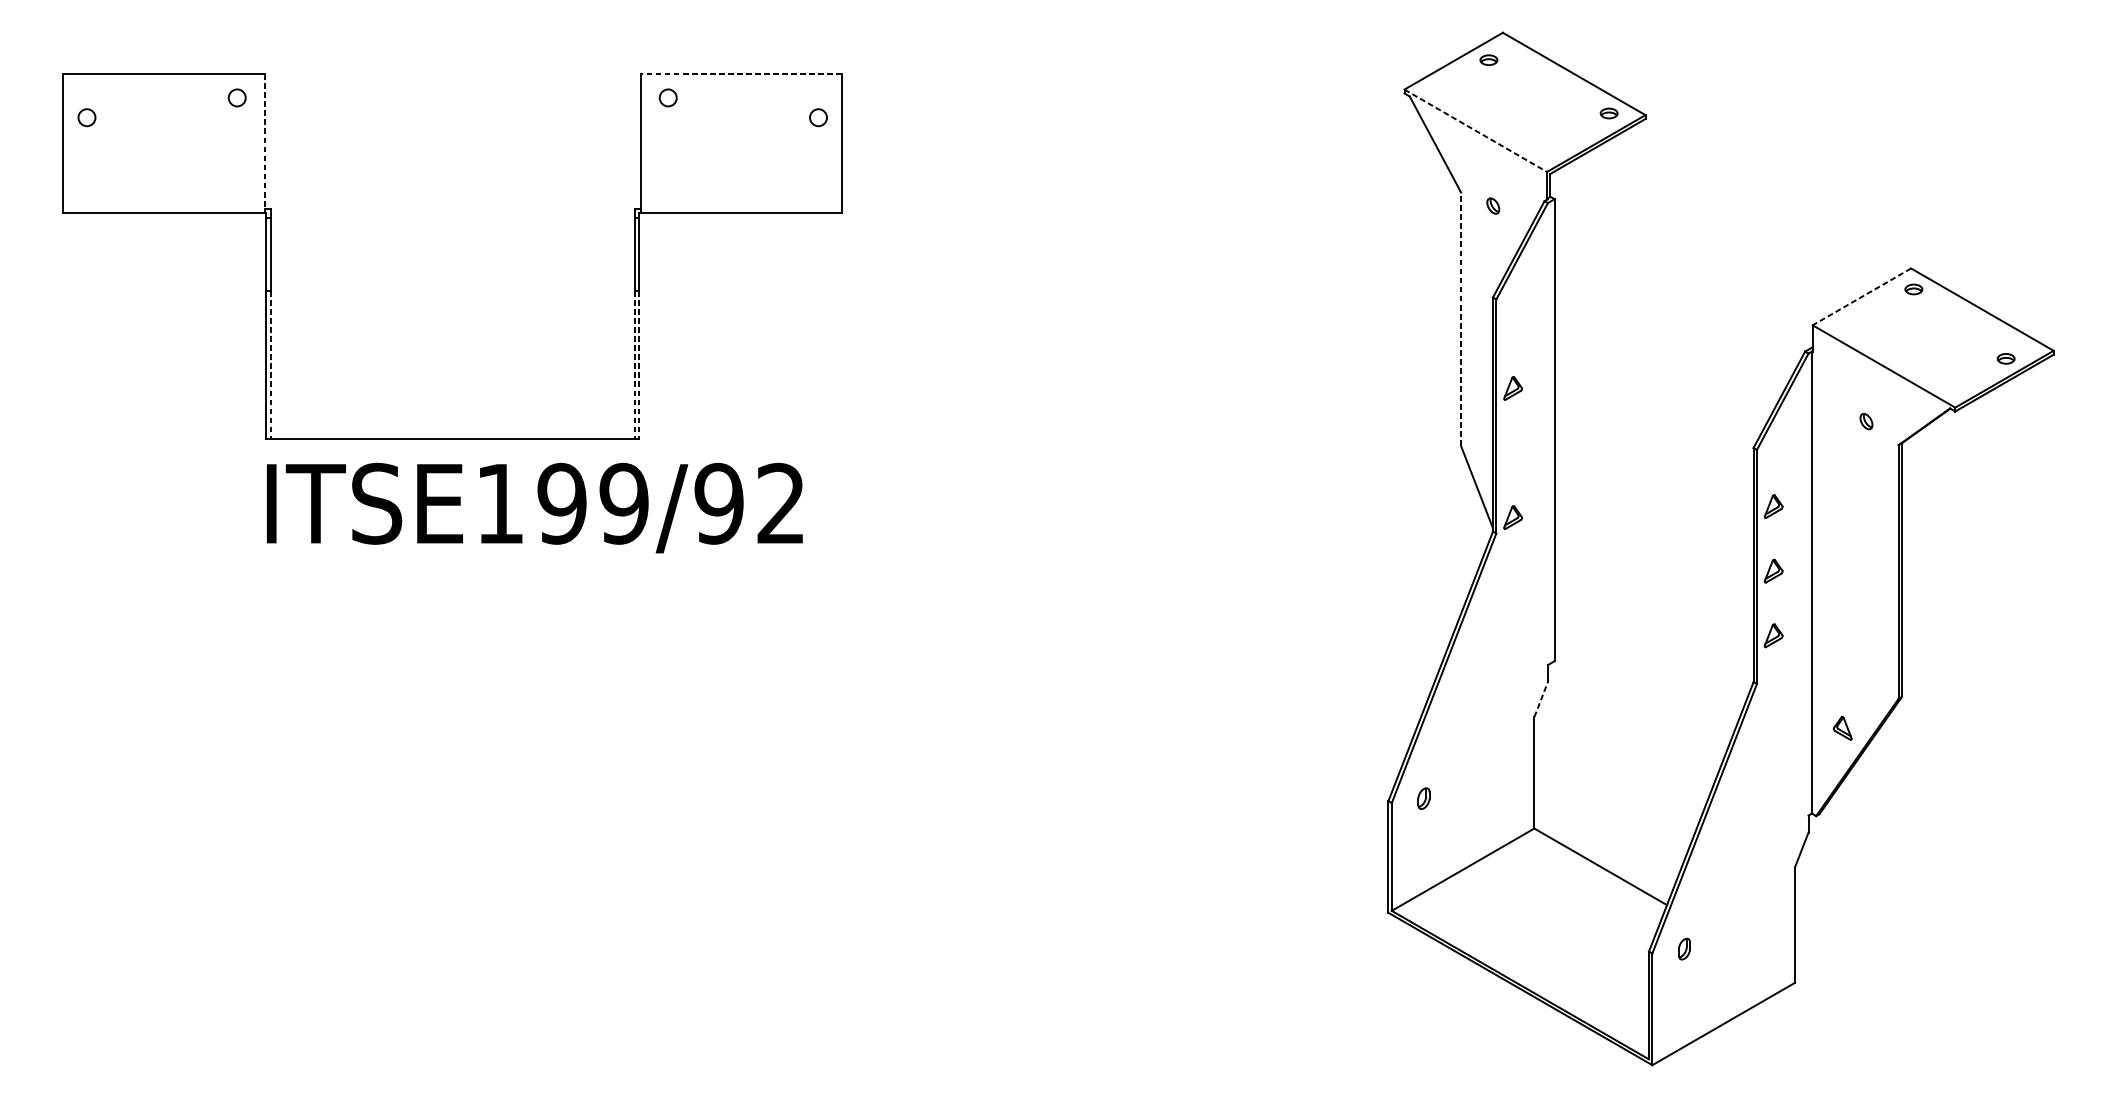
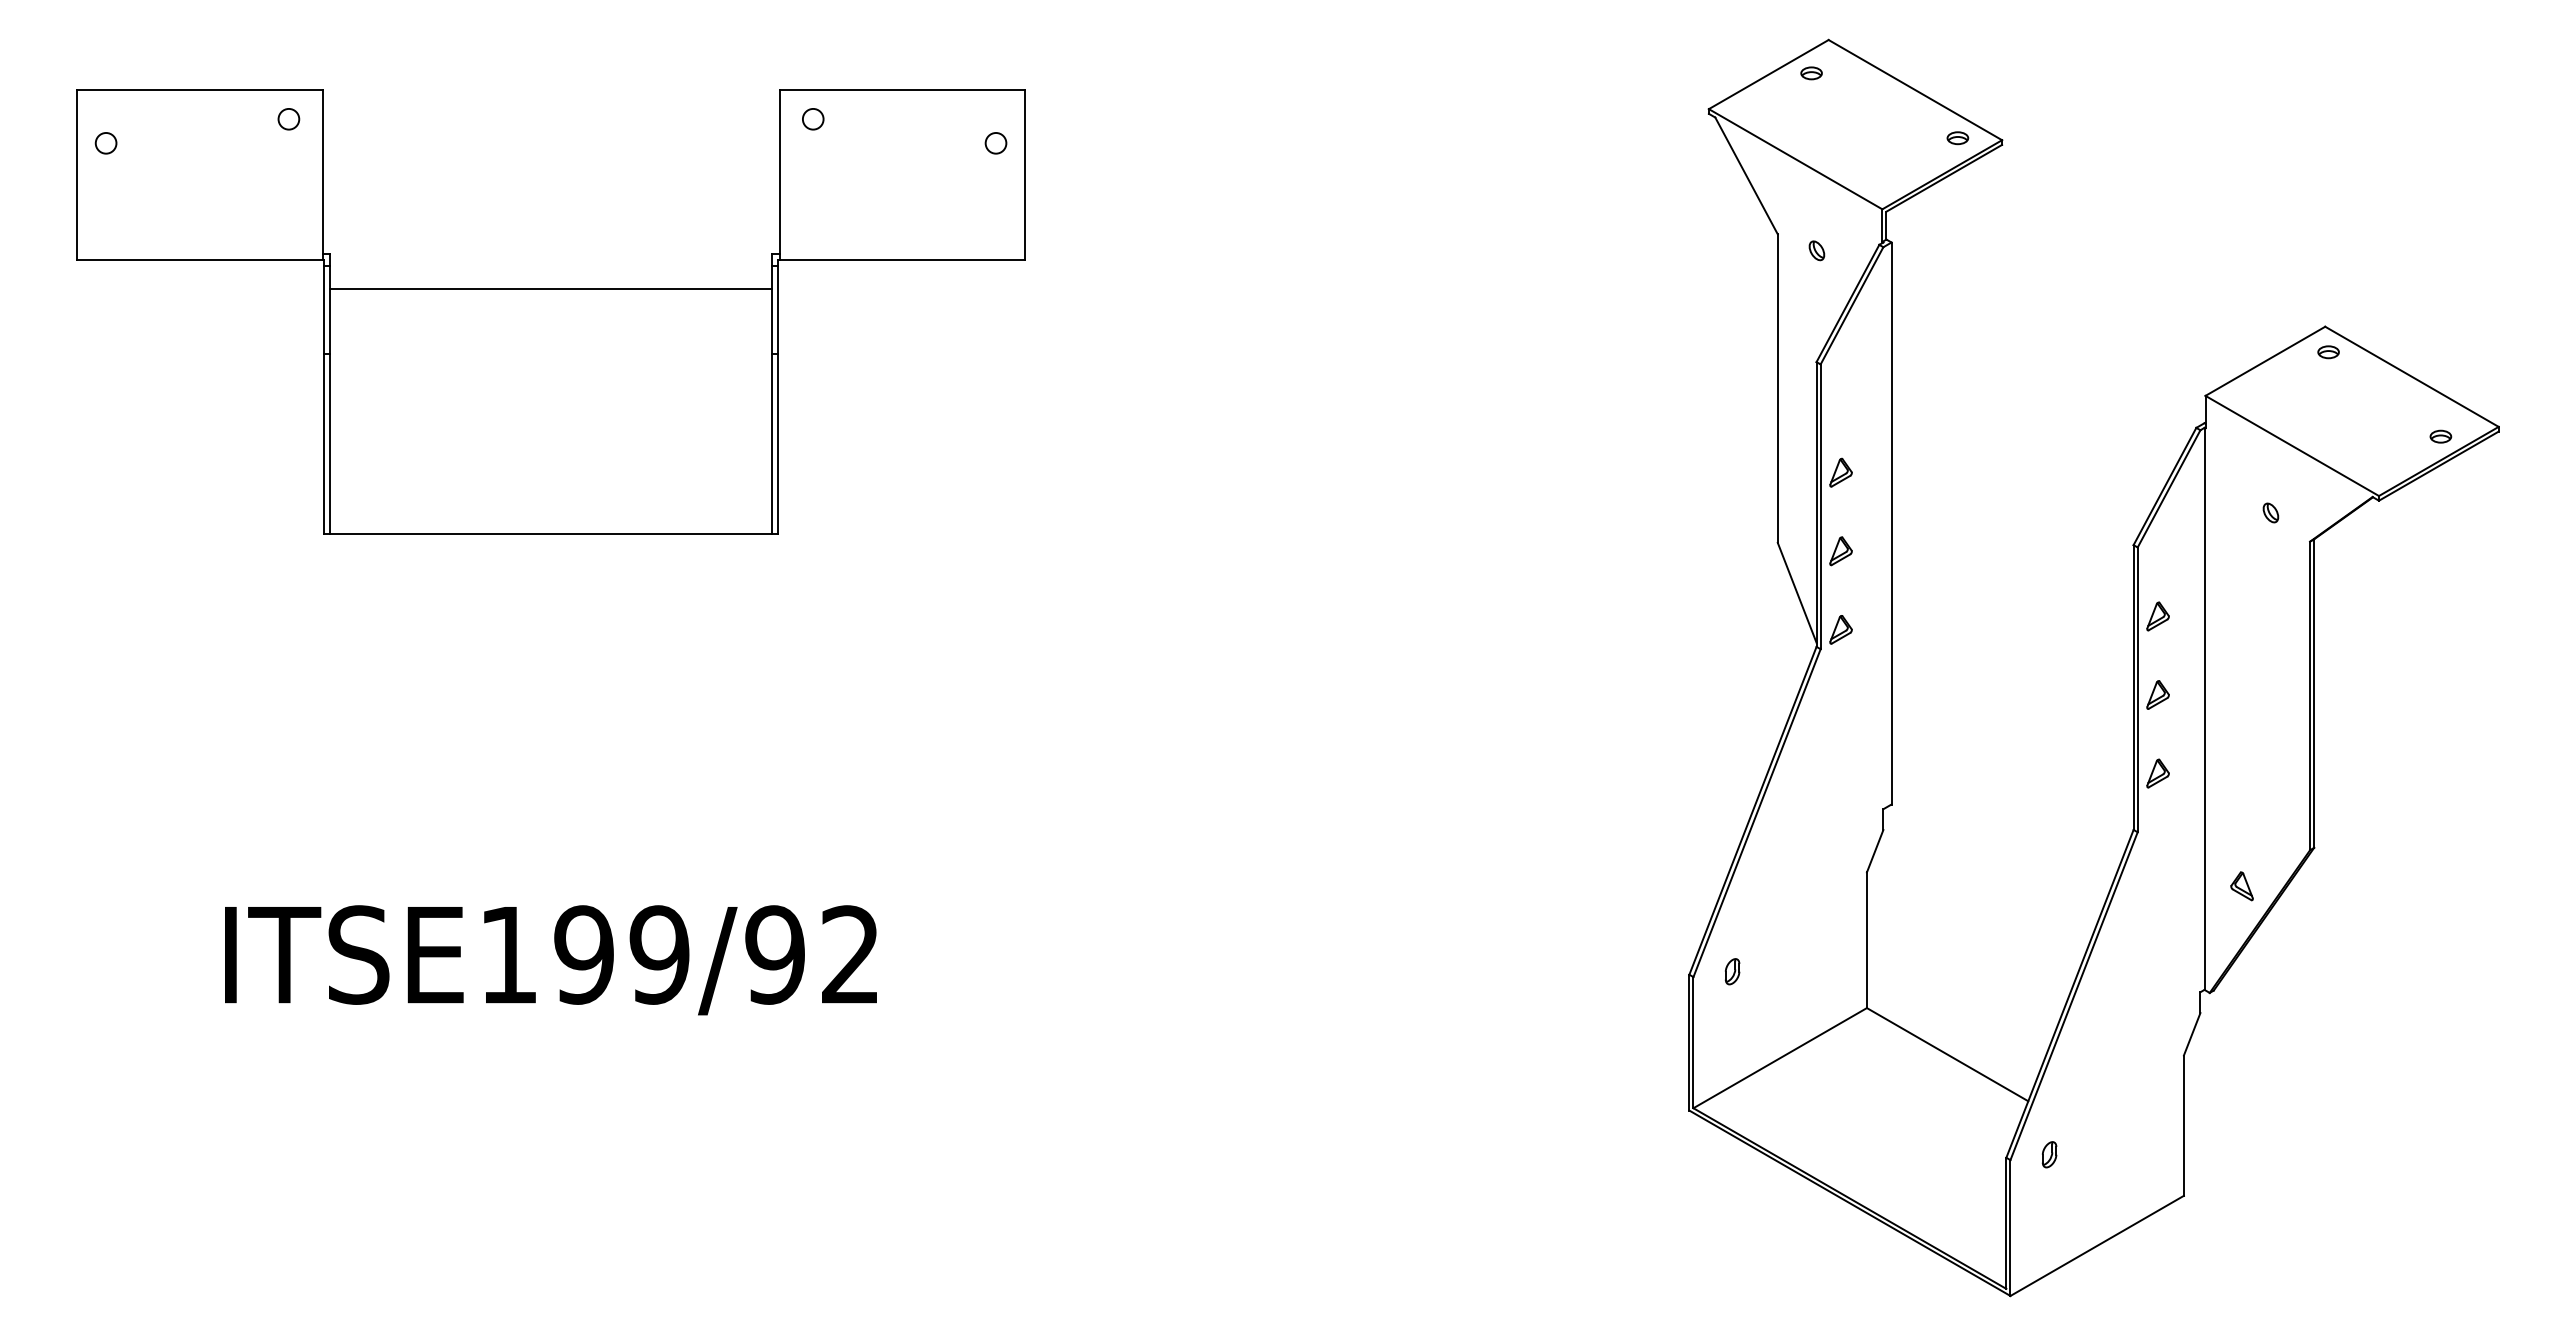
line: (741, 74) -> (902, 90), dashed -> solid
line: (1476, 131) -> (1796, 159), dashed -> solid
line: (264, 144) -> (322, 175), dashed -> solid
line: (452, 237) -> (550, 288), added
line: (1861, 297) -> (2264, 361), dashed -> solid
line: (1460, 319) -> (1777, 388), dashed -> solid
line: (270, 365) -> (329, 444), dashed -> solid
line: (634, 365) -> (772, 444), dashed -> solid
line: (639, 365) -> (778, 444), dashed -> solid
part: (1512, 453) -> (1840, 551), added
text: (534, 508) -> (550, 960), moved
line: (1541, 699) -> (1875, 851), dashed -> solid

